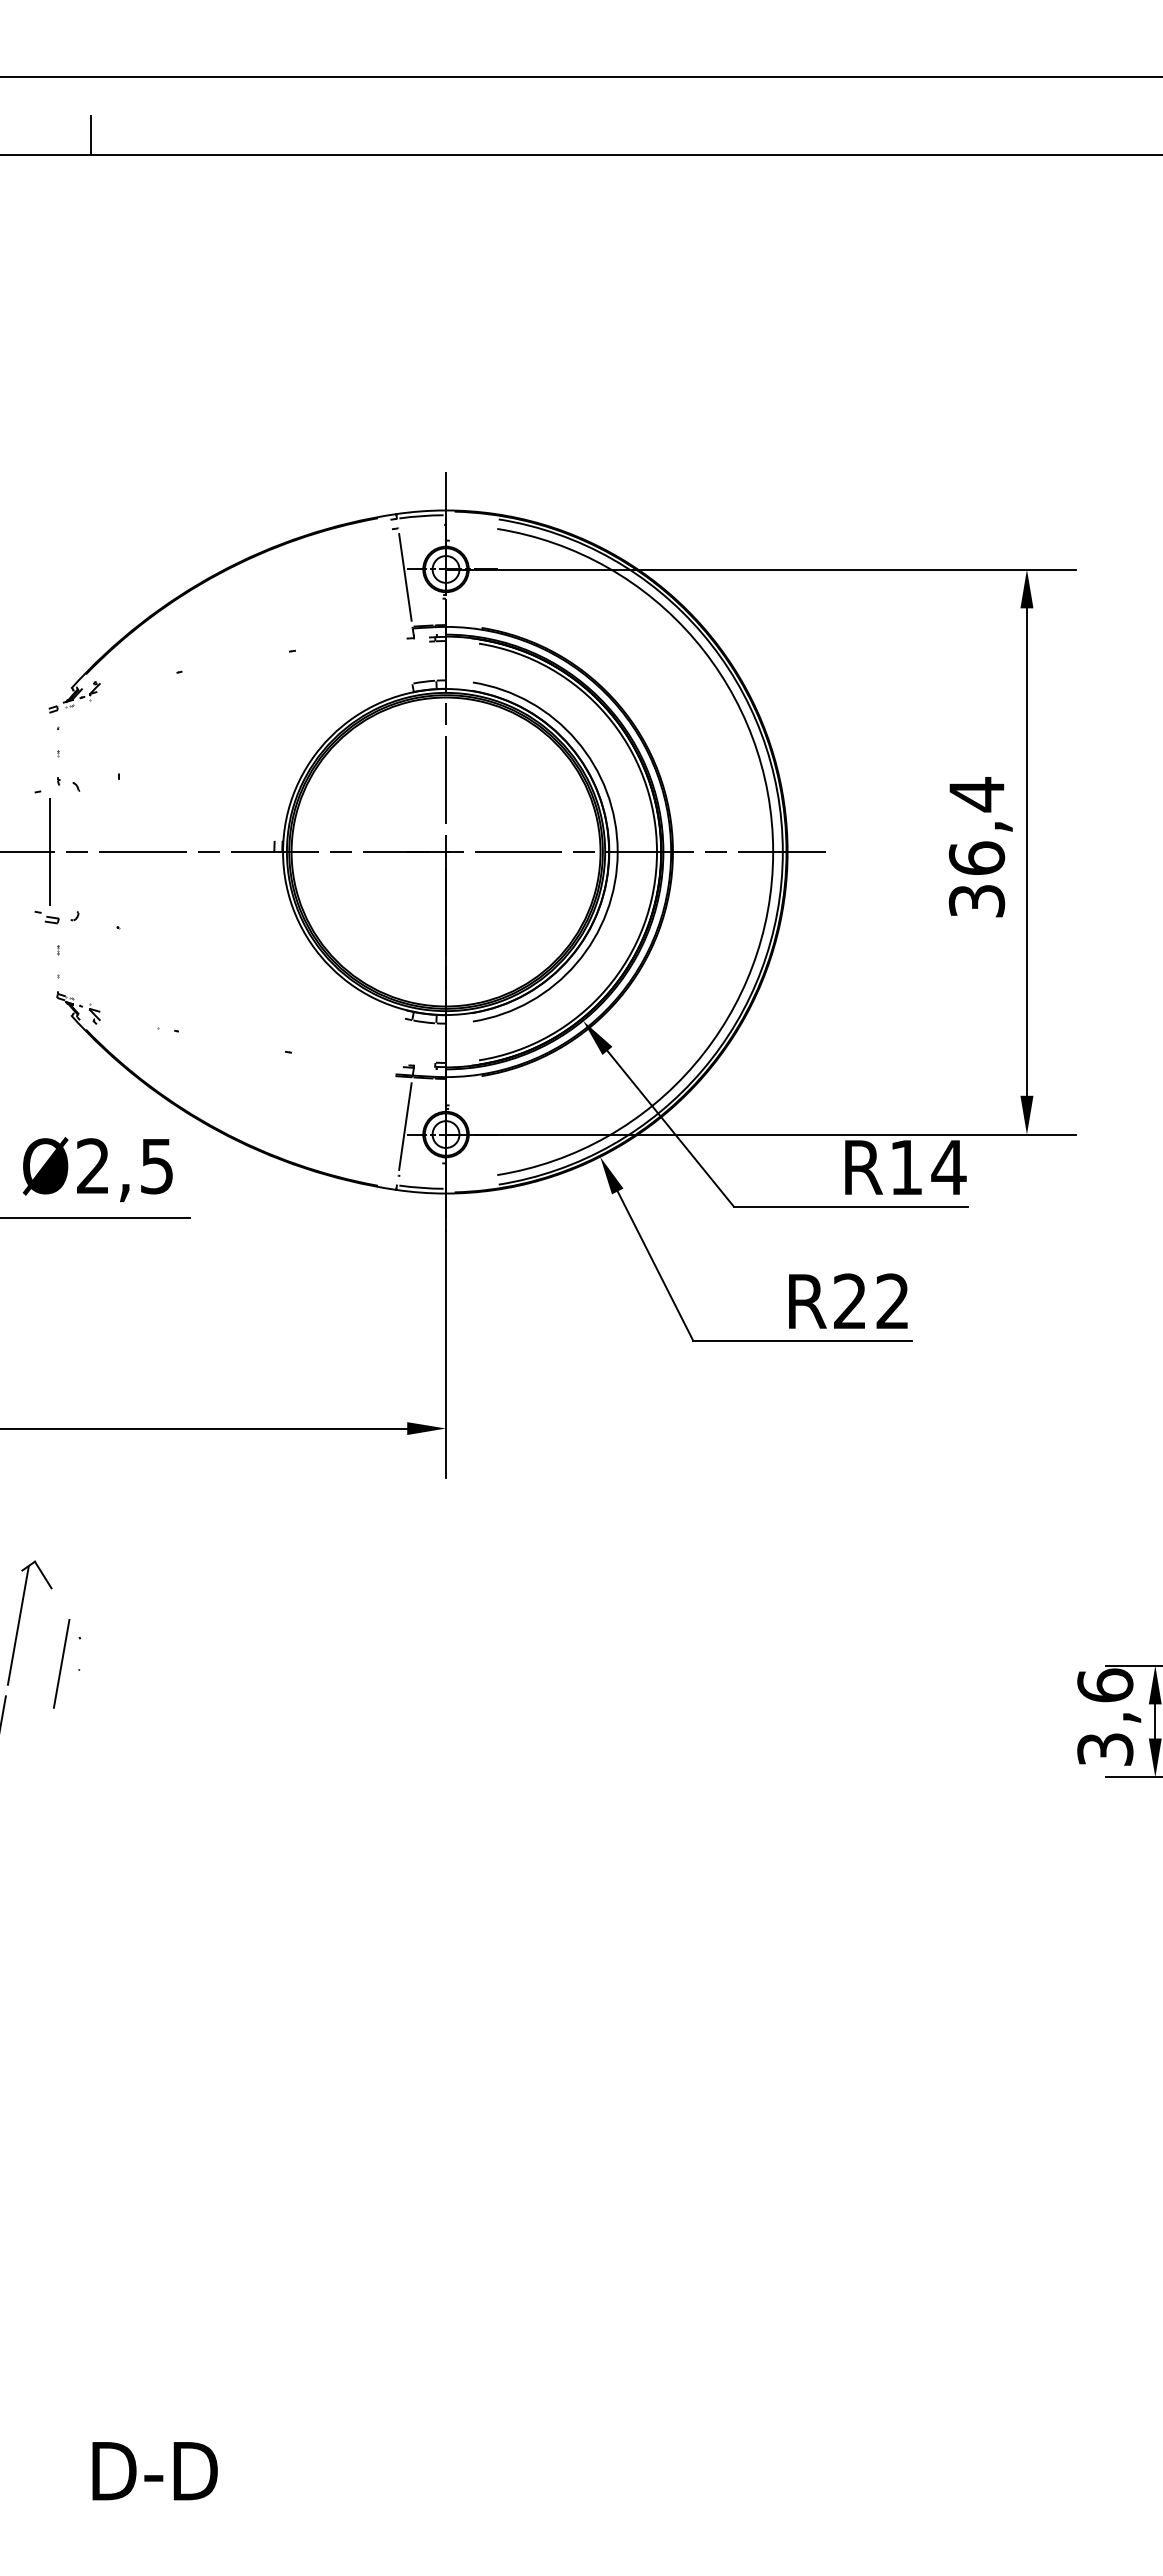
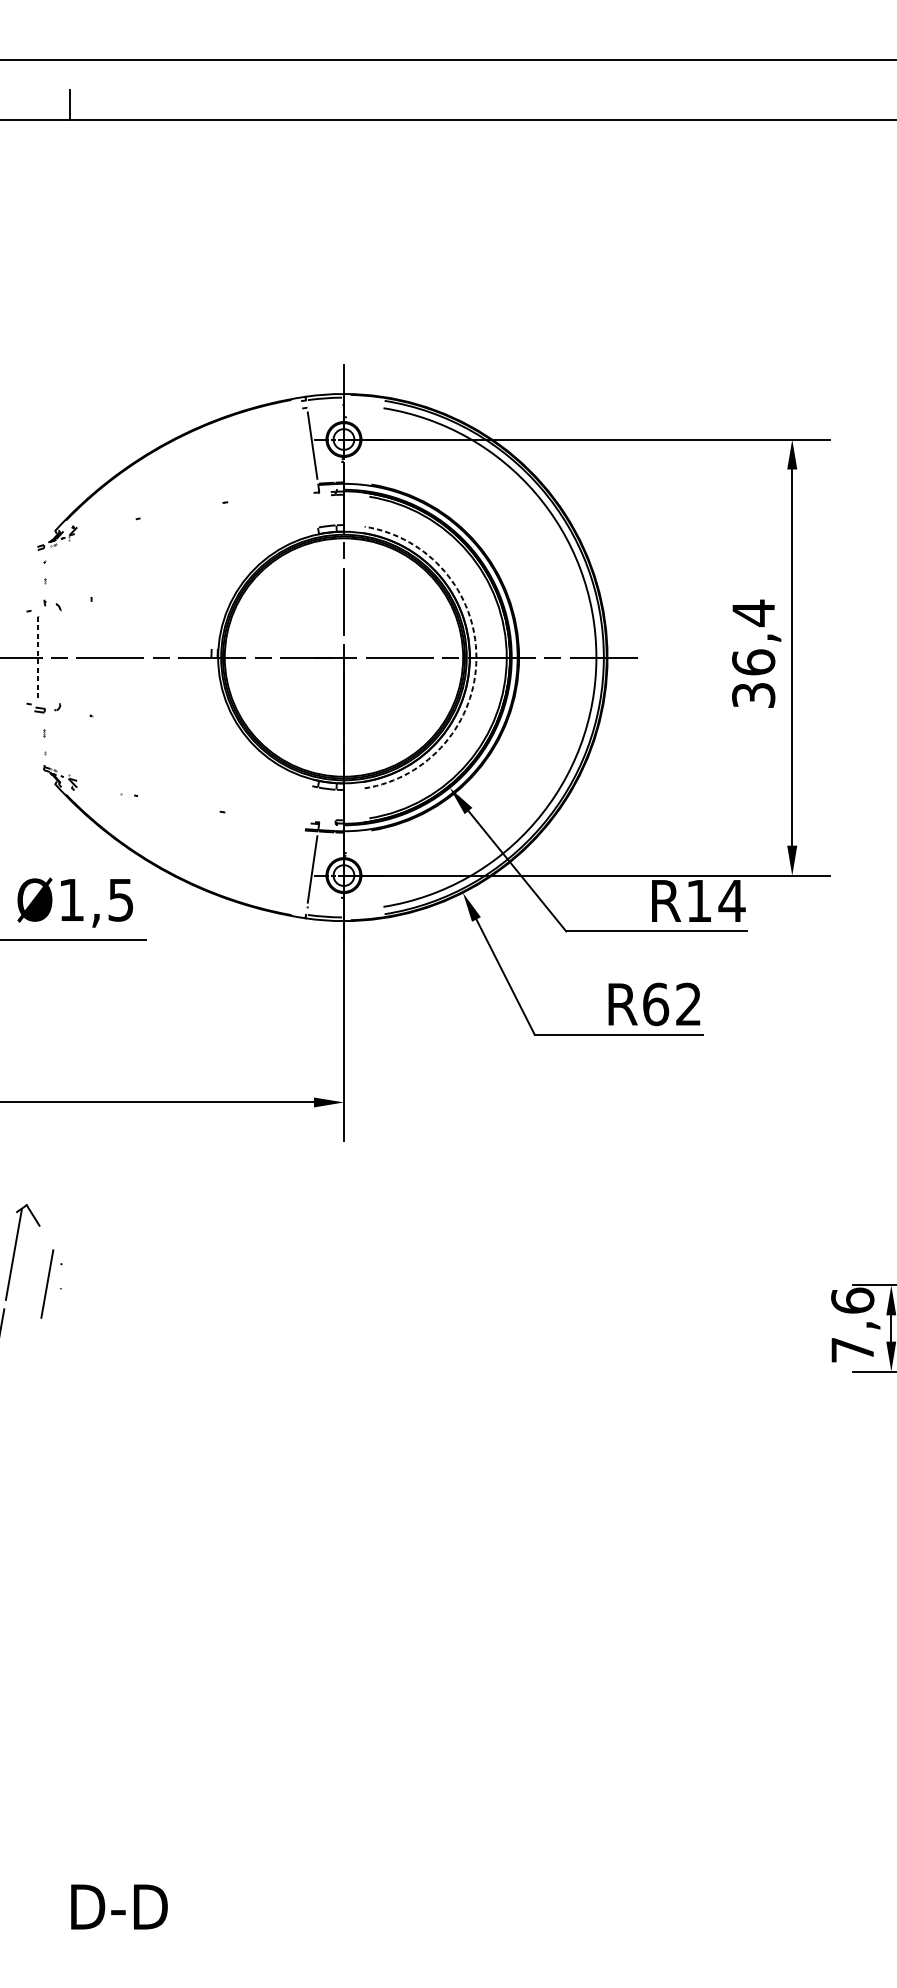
line: (50, 852) -> (38, 657), solid -> dashed
arc: (617, 852) -> (476, 657), solid -> dashed
text: (92, 1165) -> (71, 899), Ø2,5 -> Ø1,5
text: (850, 1301) -> (656, 1004), R22 -> R62
text: (1105, 1749) -> (852, 1350), 3,6 -> 7,6

